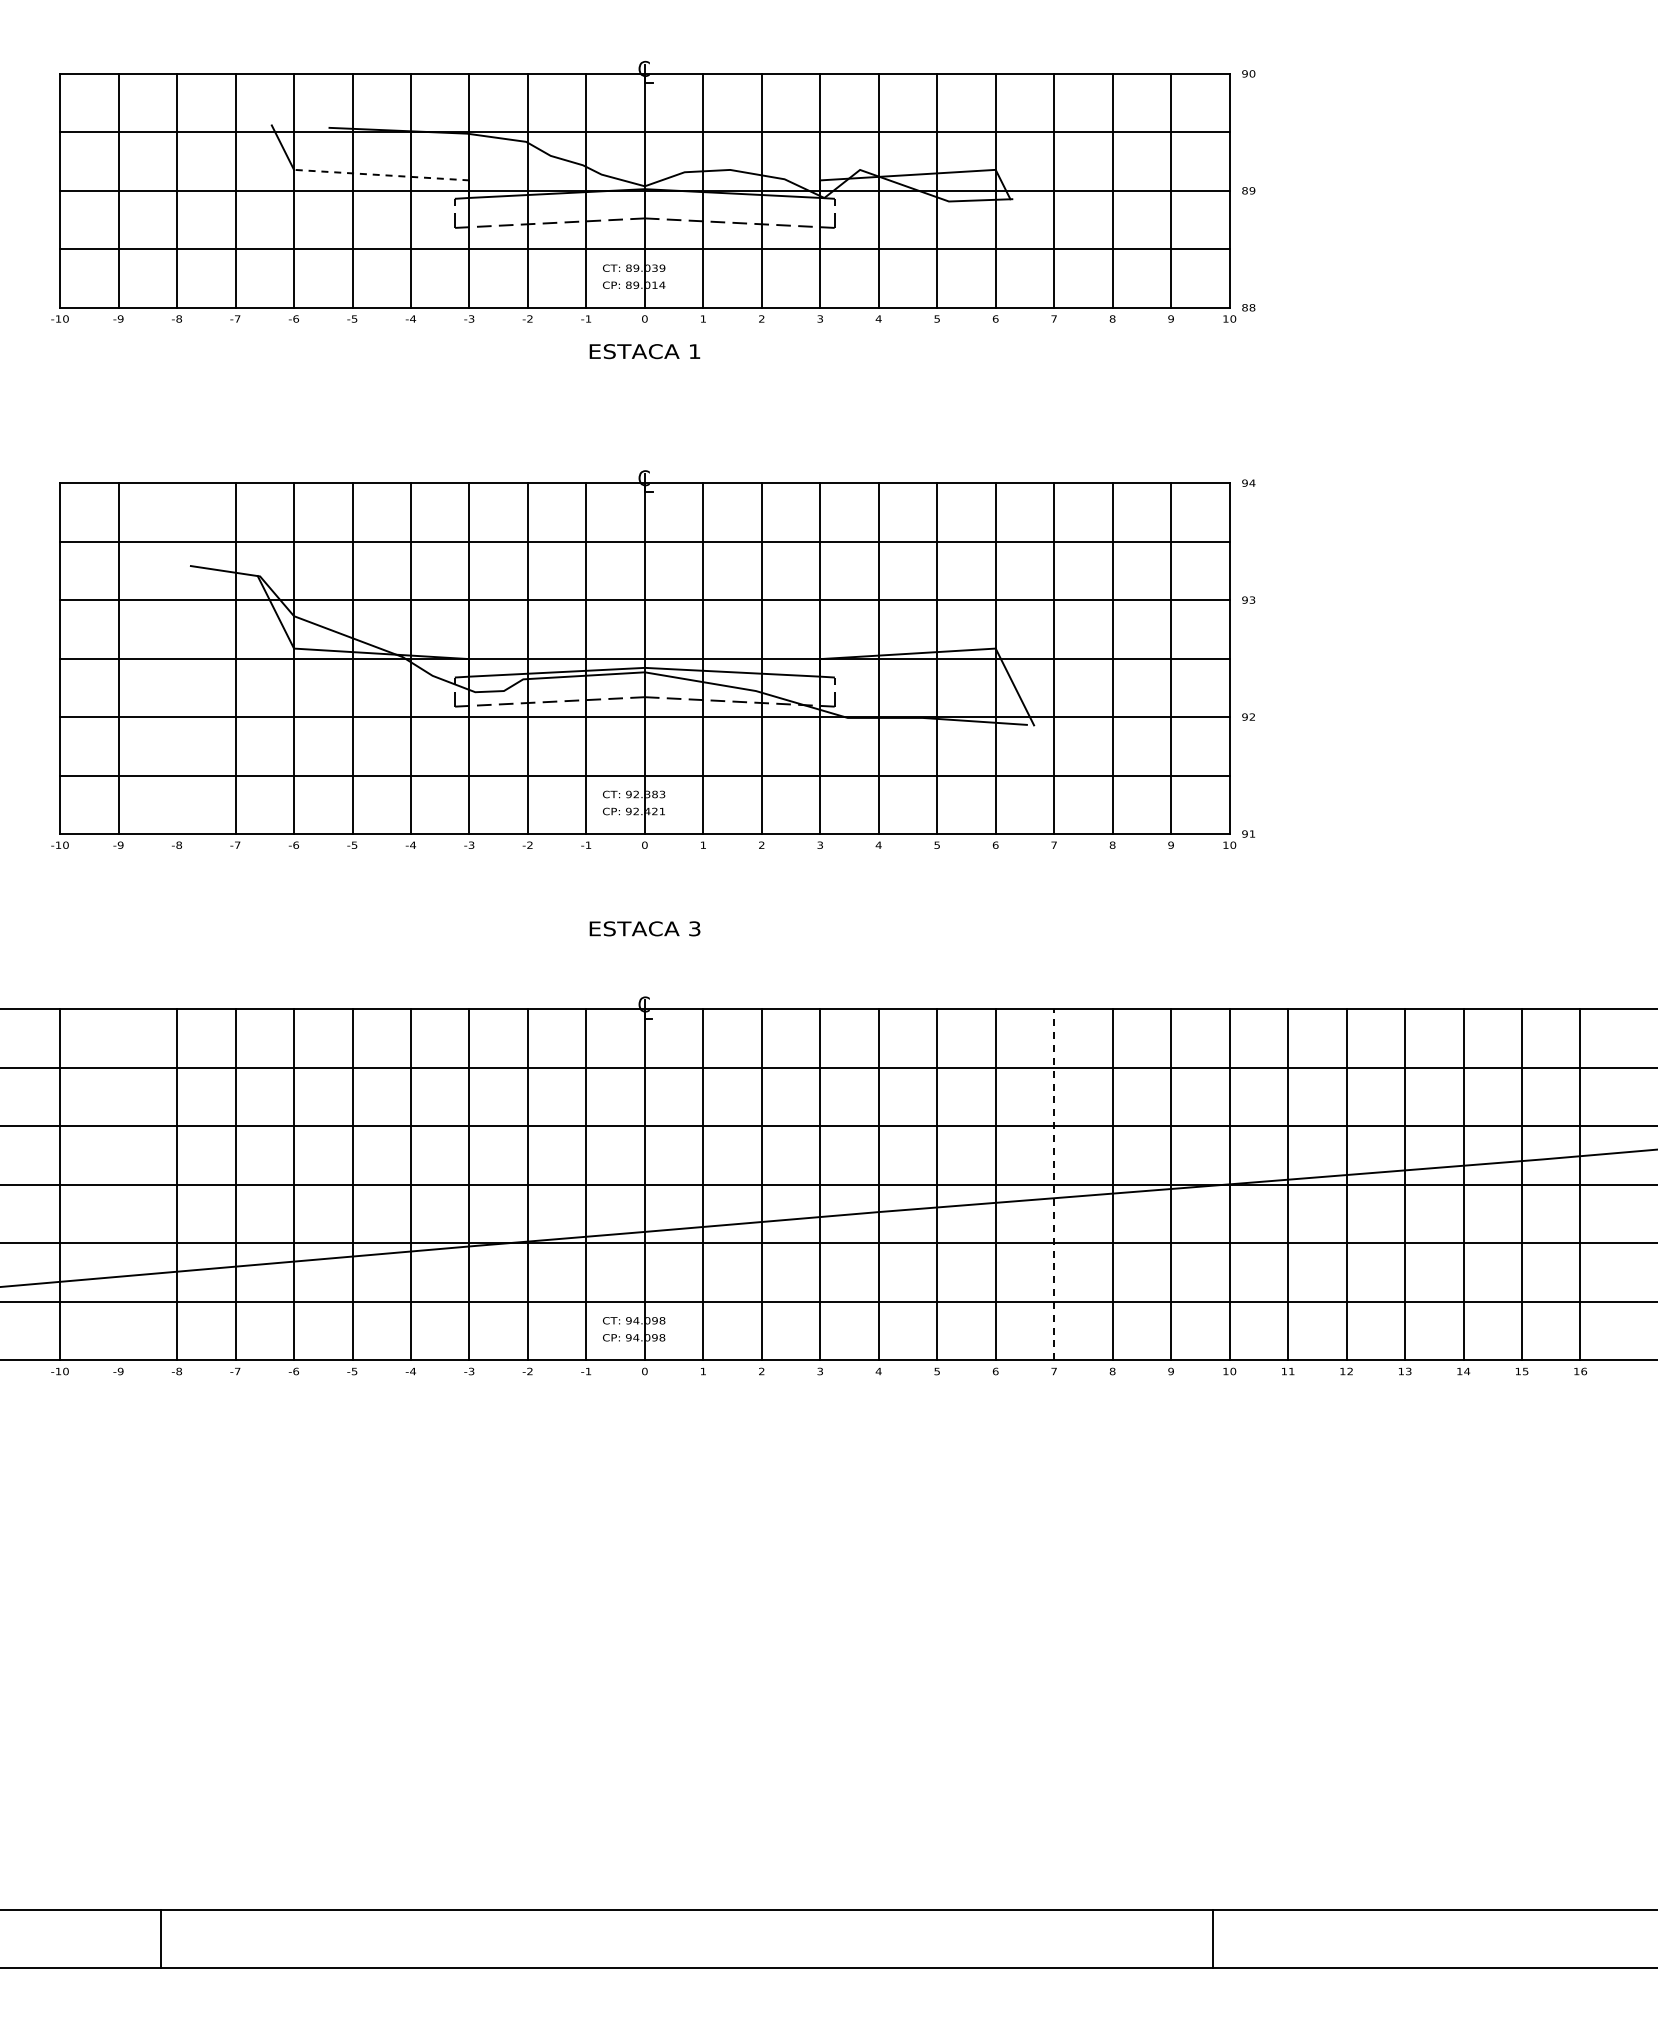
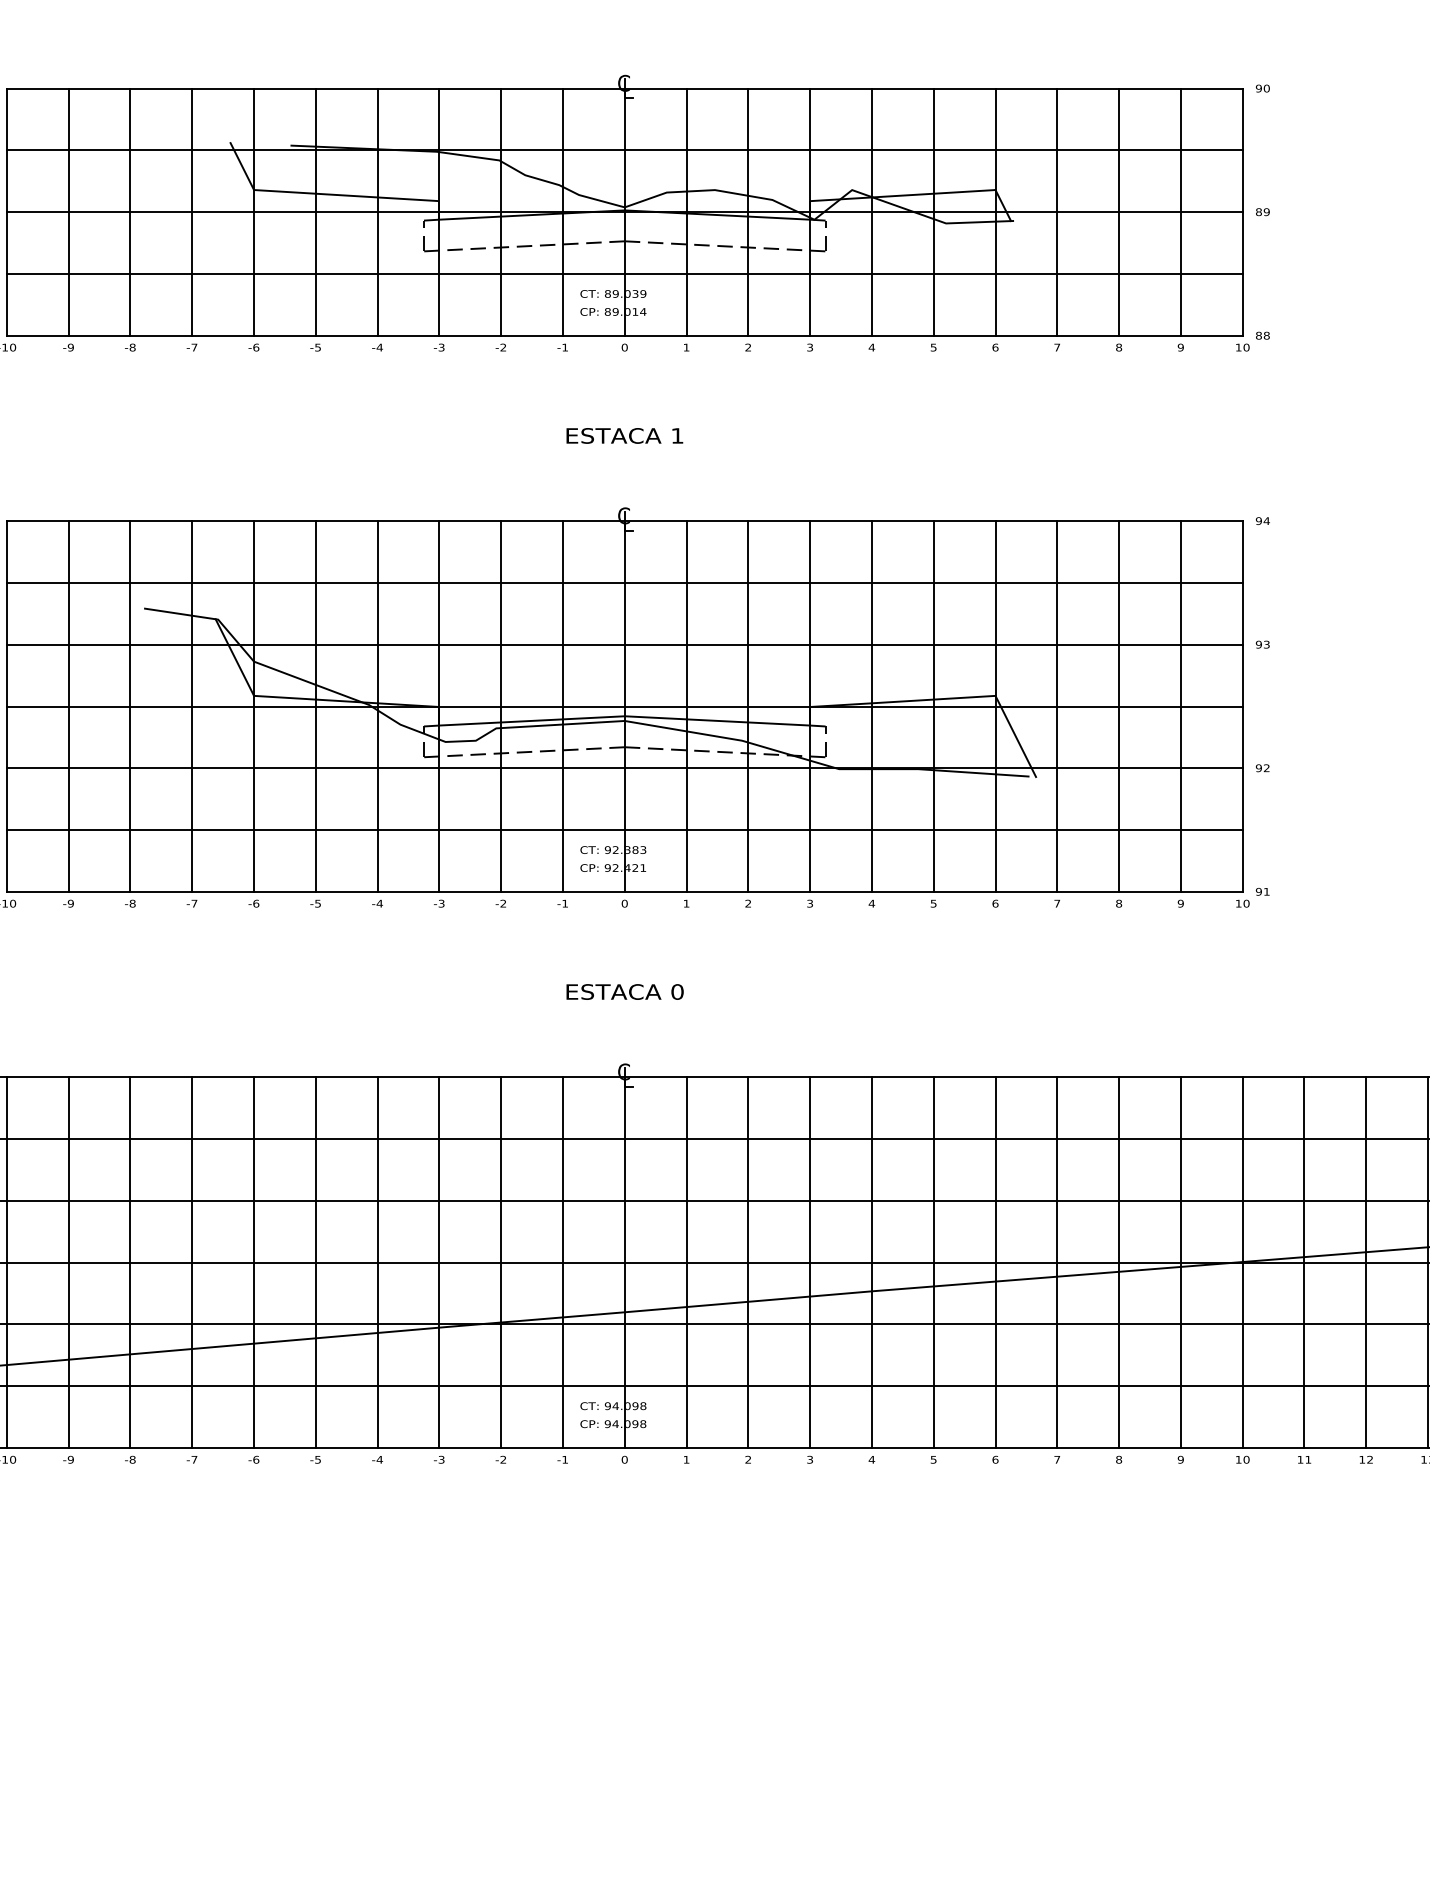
line: (381, 175) -> (346, 195), dashed -> solid
text: (644, 351) -> (624, 435), moved
line: (177, 658) -> (130, 706), added
text: (694, 928) -> (677, 991), 3 -> 0
line: (118, 1184) -> (68, 1262), added
line: (1054, 1184) -> (1057, 1262), dashed -> solid

